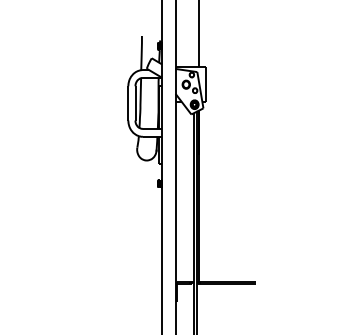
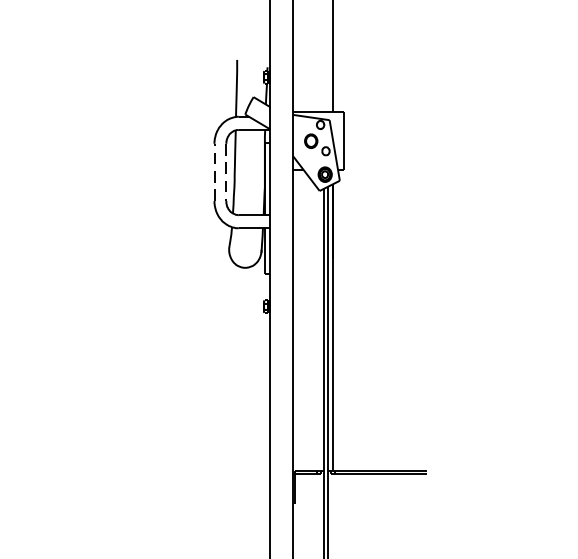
line: (128, 102) -> (214, 170), solid -> dashed
line: (135, 103) -> (226, 172), solid -> dashed

